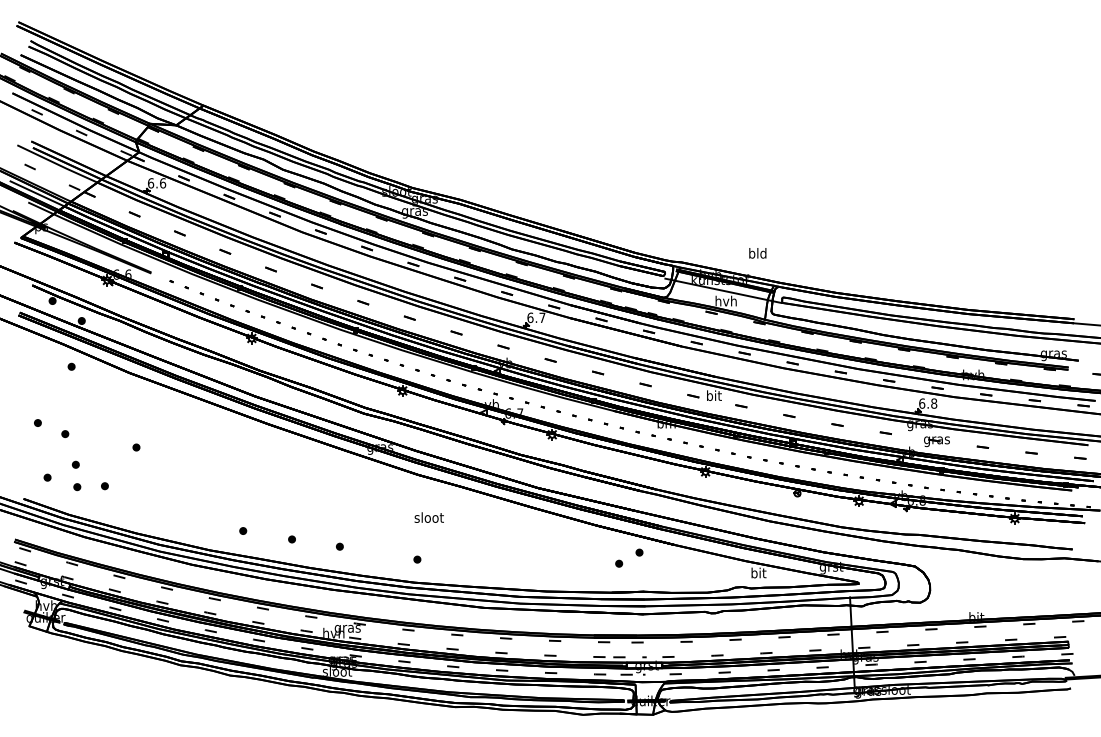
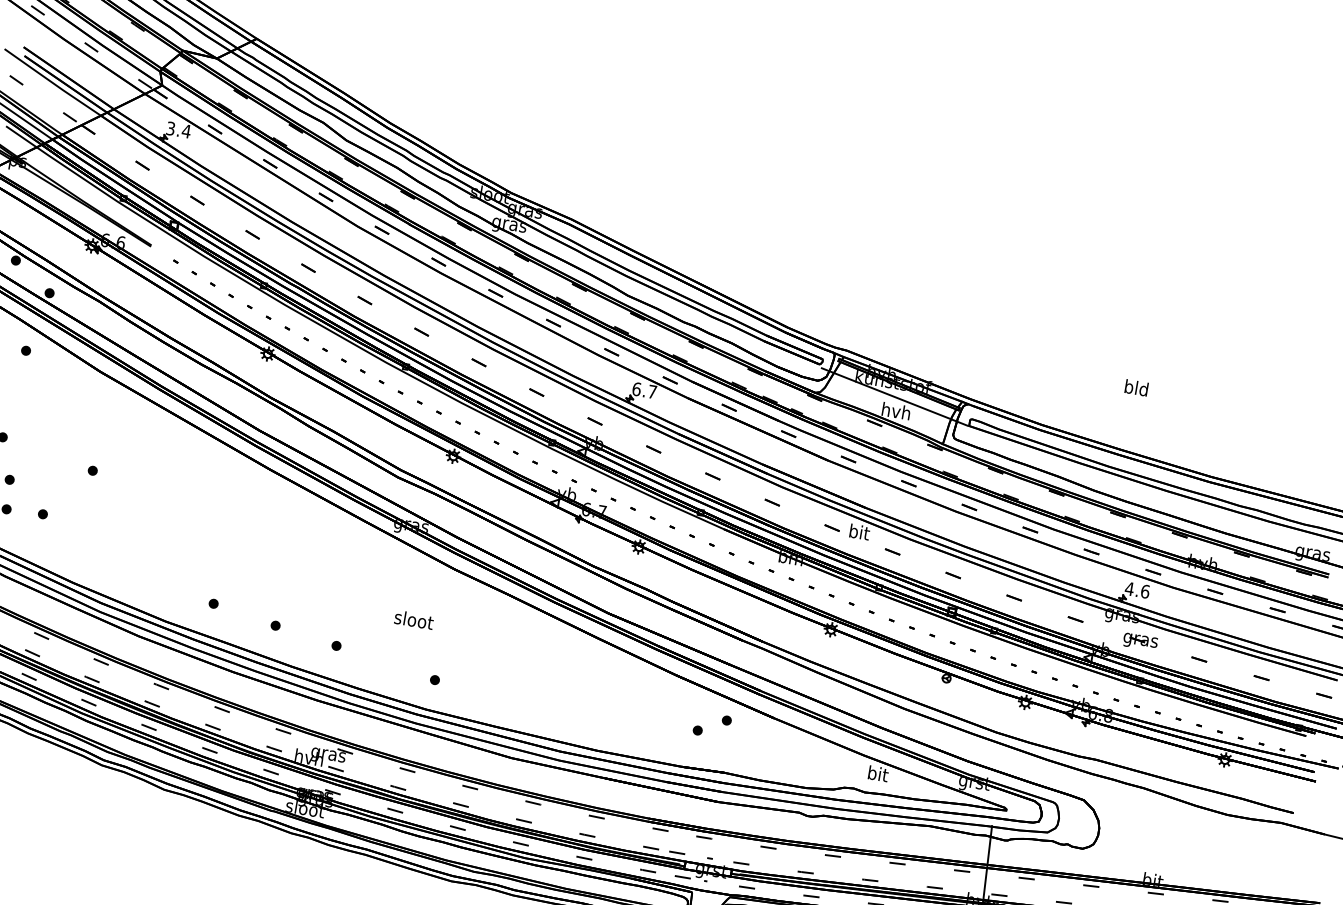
text: (157, 183) -> (179, 130), 6.6 -> 3.4
text: (757, 253) -> (1136, 388), moved
text: (927, 403) -> (1136, 589), 6.8 -> 4.6
text: (428, 517) -> (413, 619), moved

